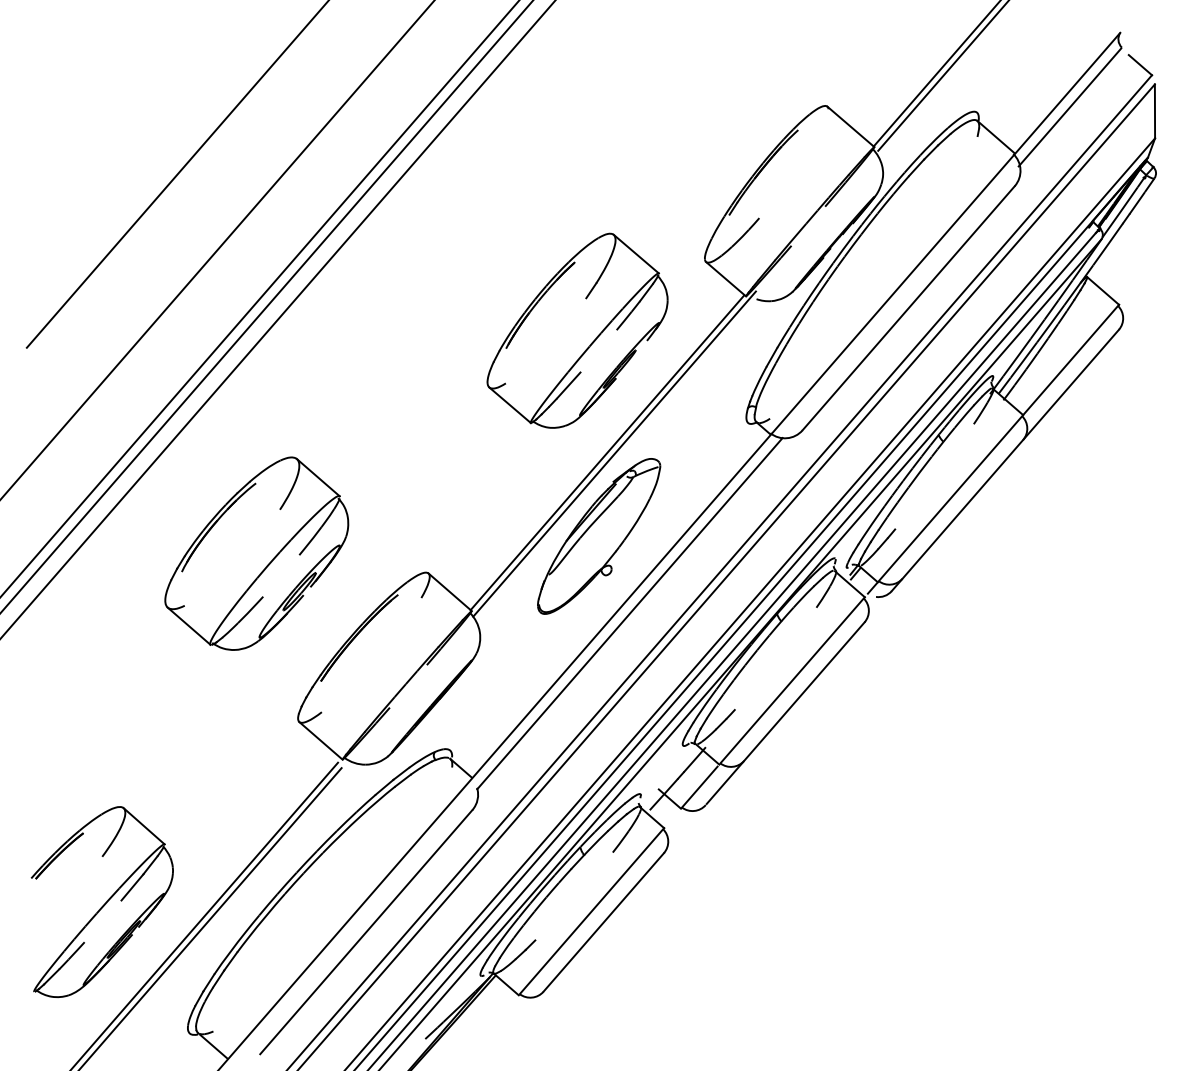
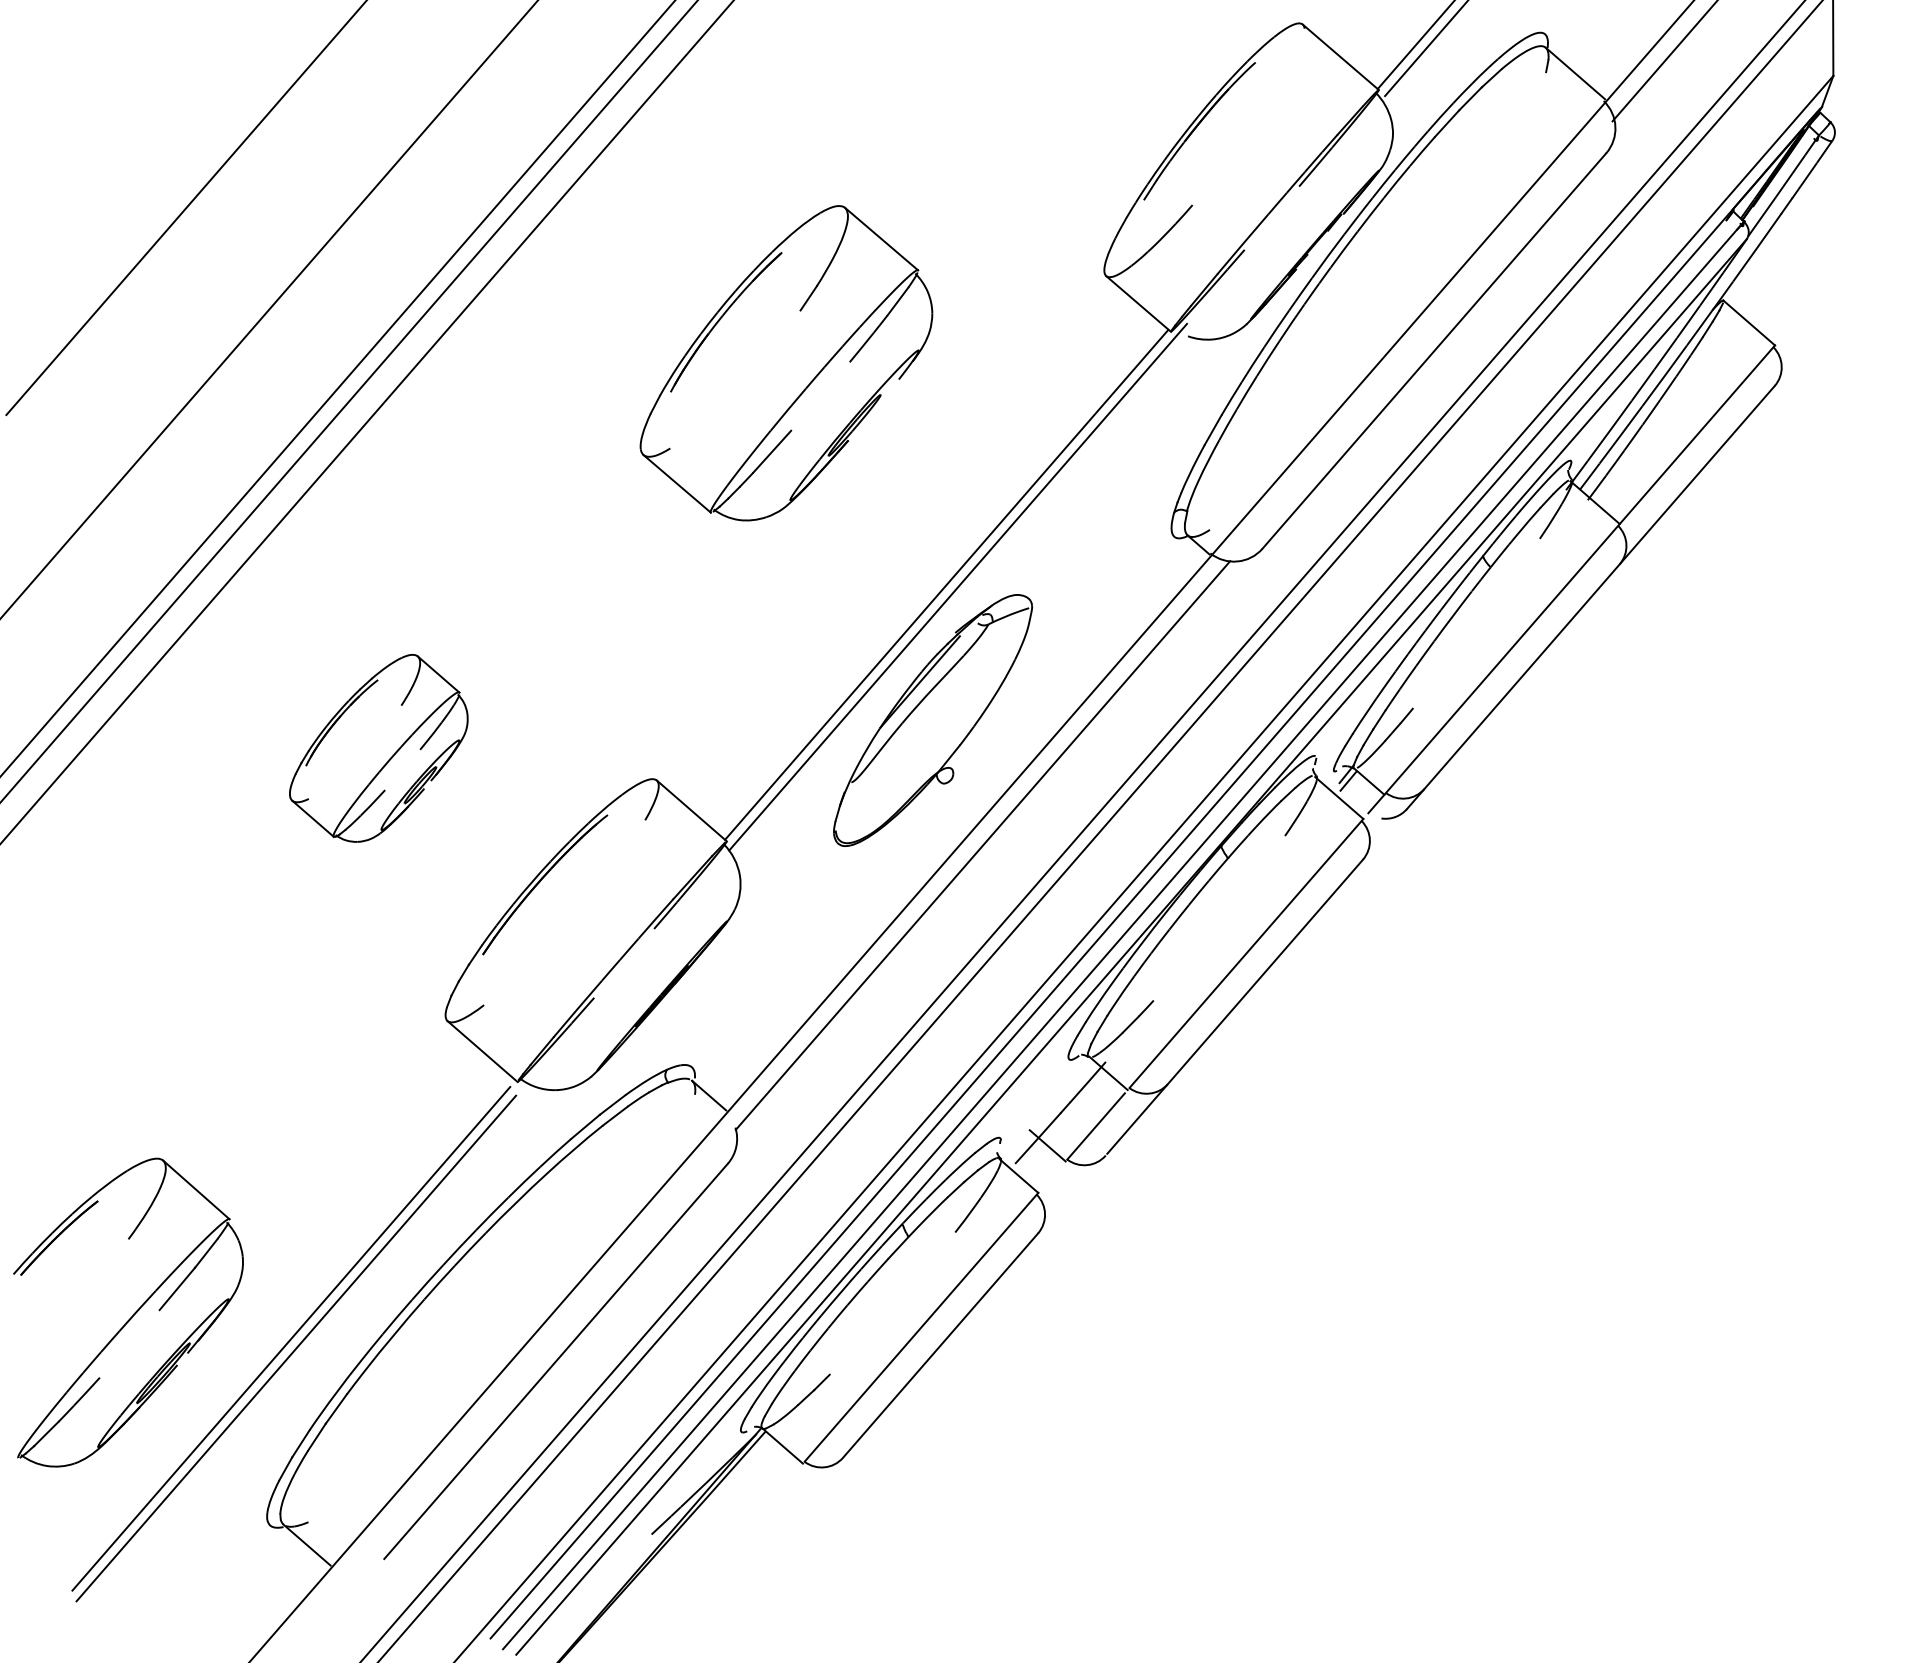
part: (577, 330) -> (786, 362), moved
part: (256, 553) -> (378, 748), size x0.6

